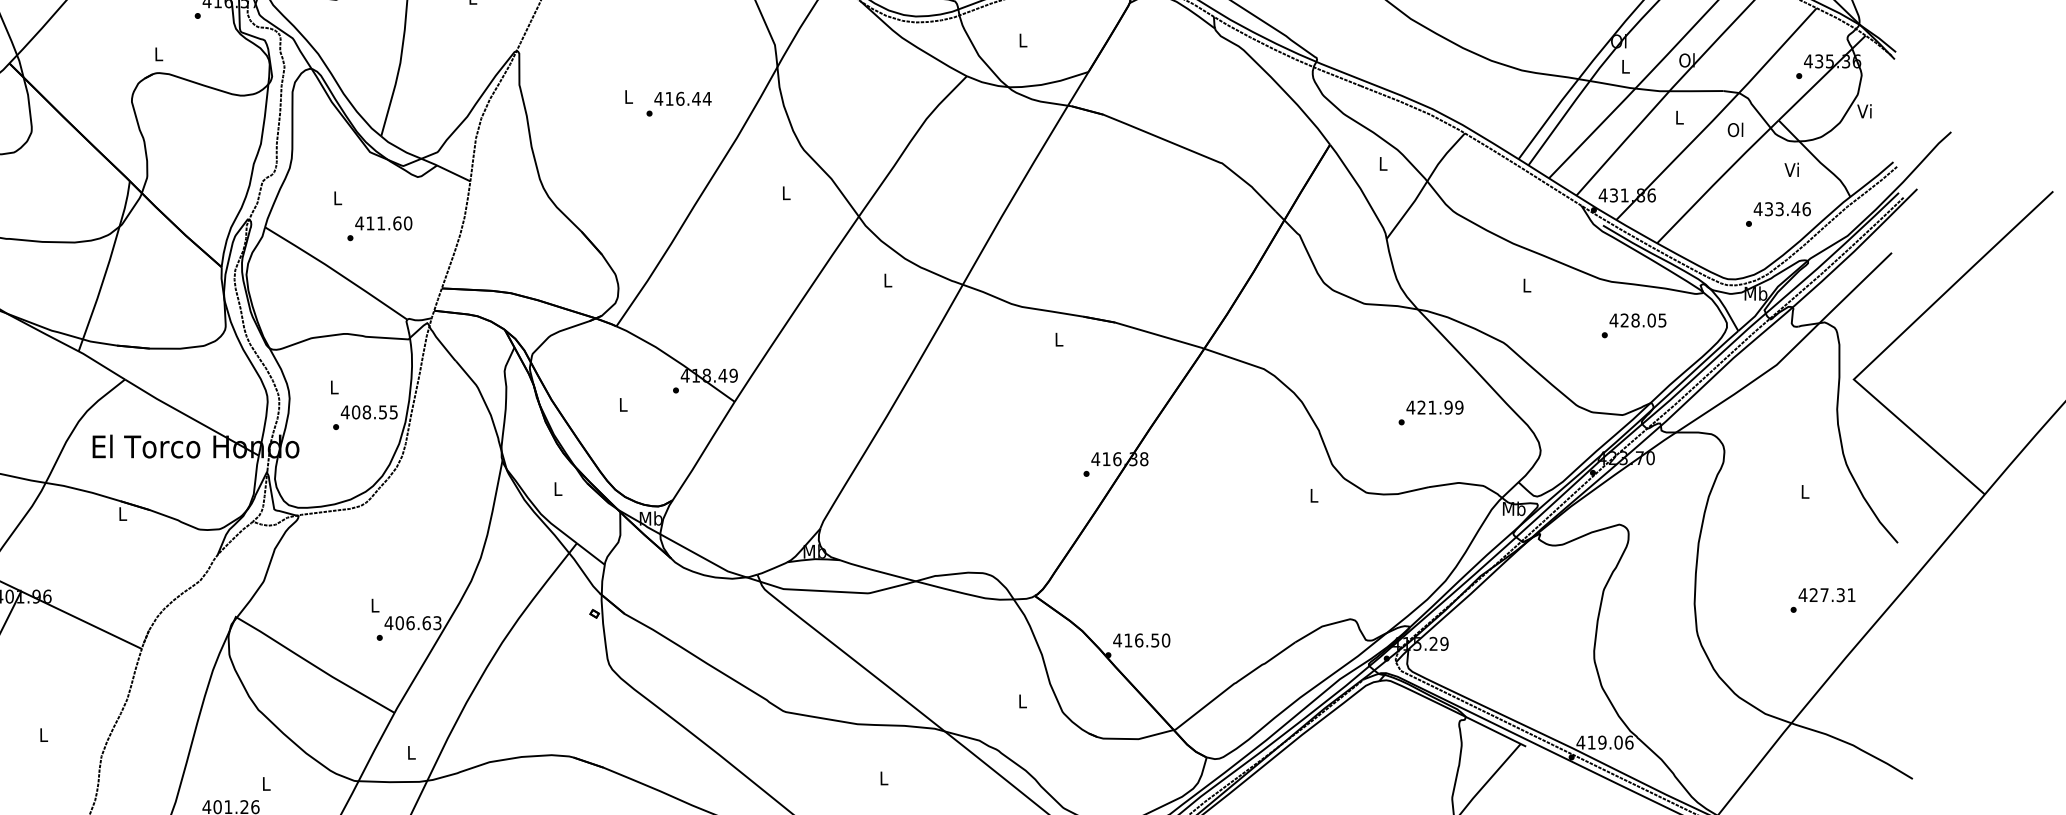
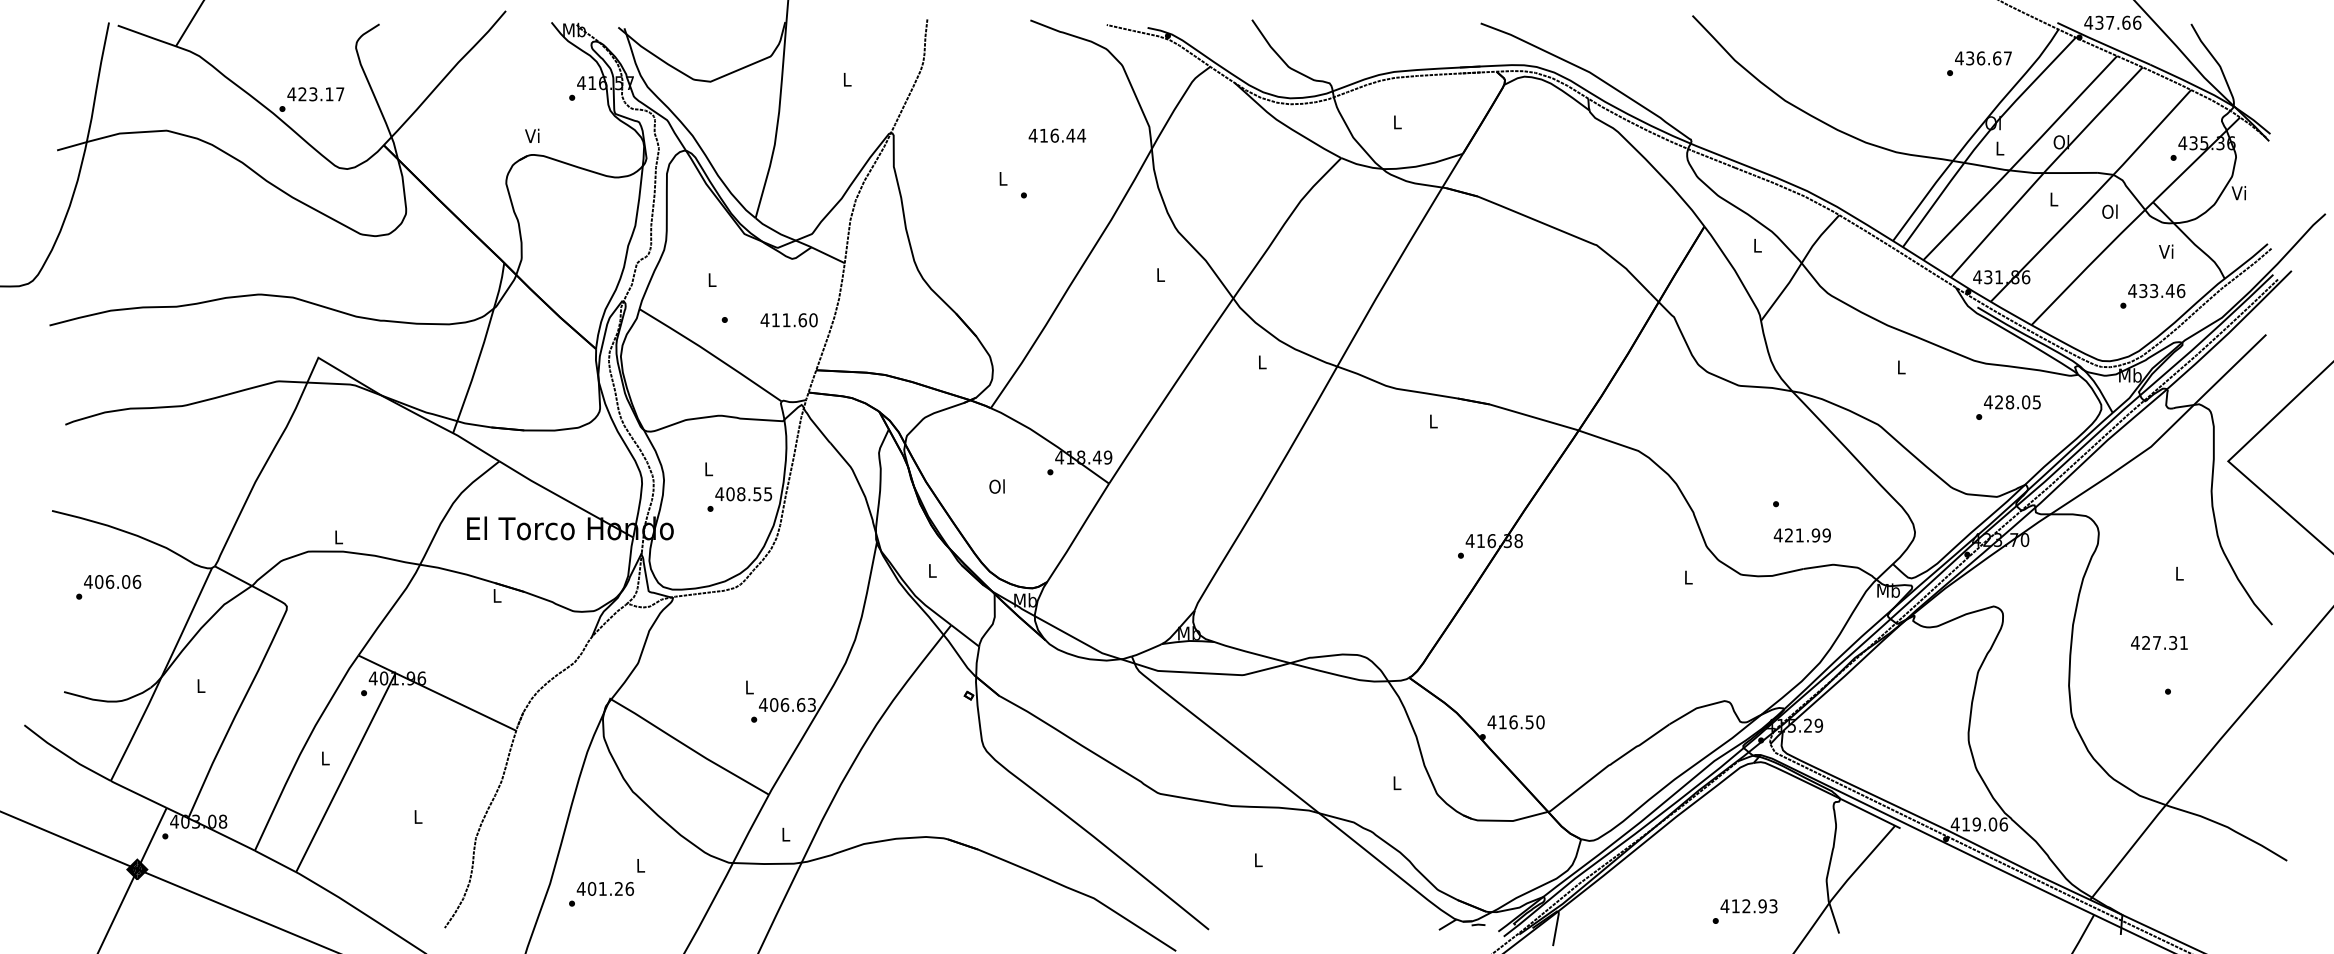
text: (158, 53) -> (532, 135), L -> Vi
text: (683, 98) -> (1057, 135), moved
text: (383, 223) -> (788, 320), moved
text: (622, 404) -> (996, 486), L -> Ol
text: (1434, 407) -> (1801, 535), moved
text: (1827, 594) -> (2159, 642), moved

